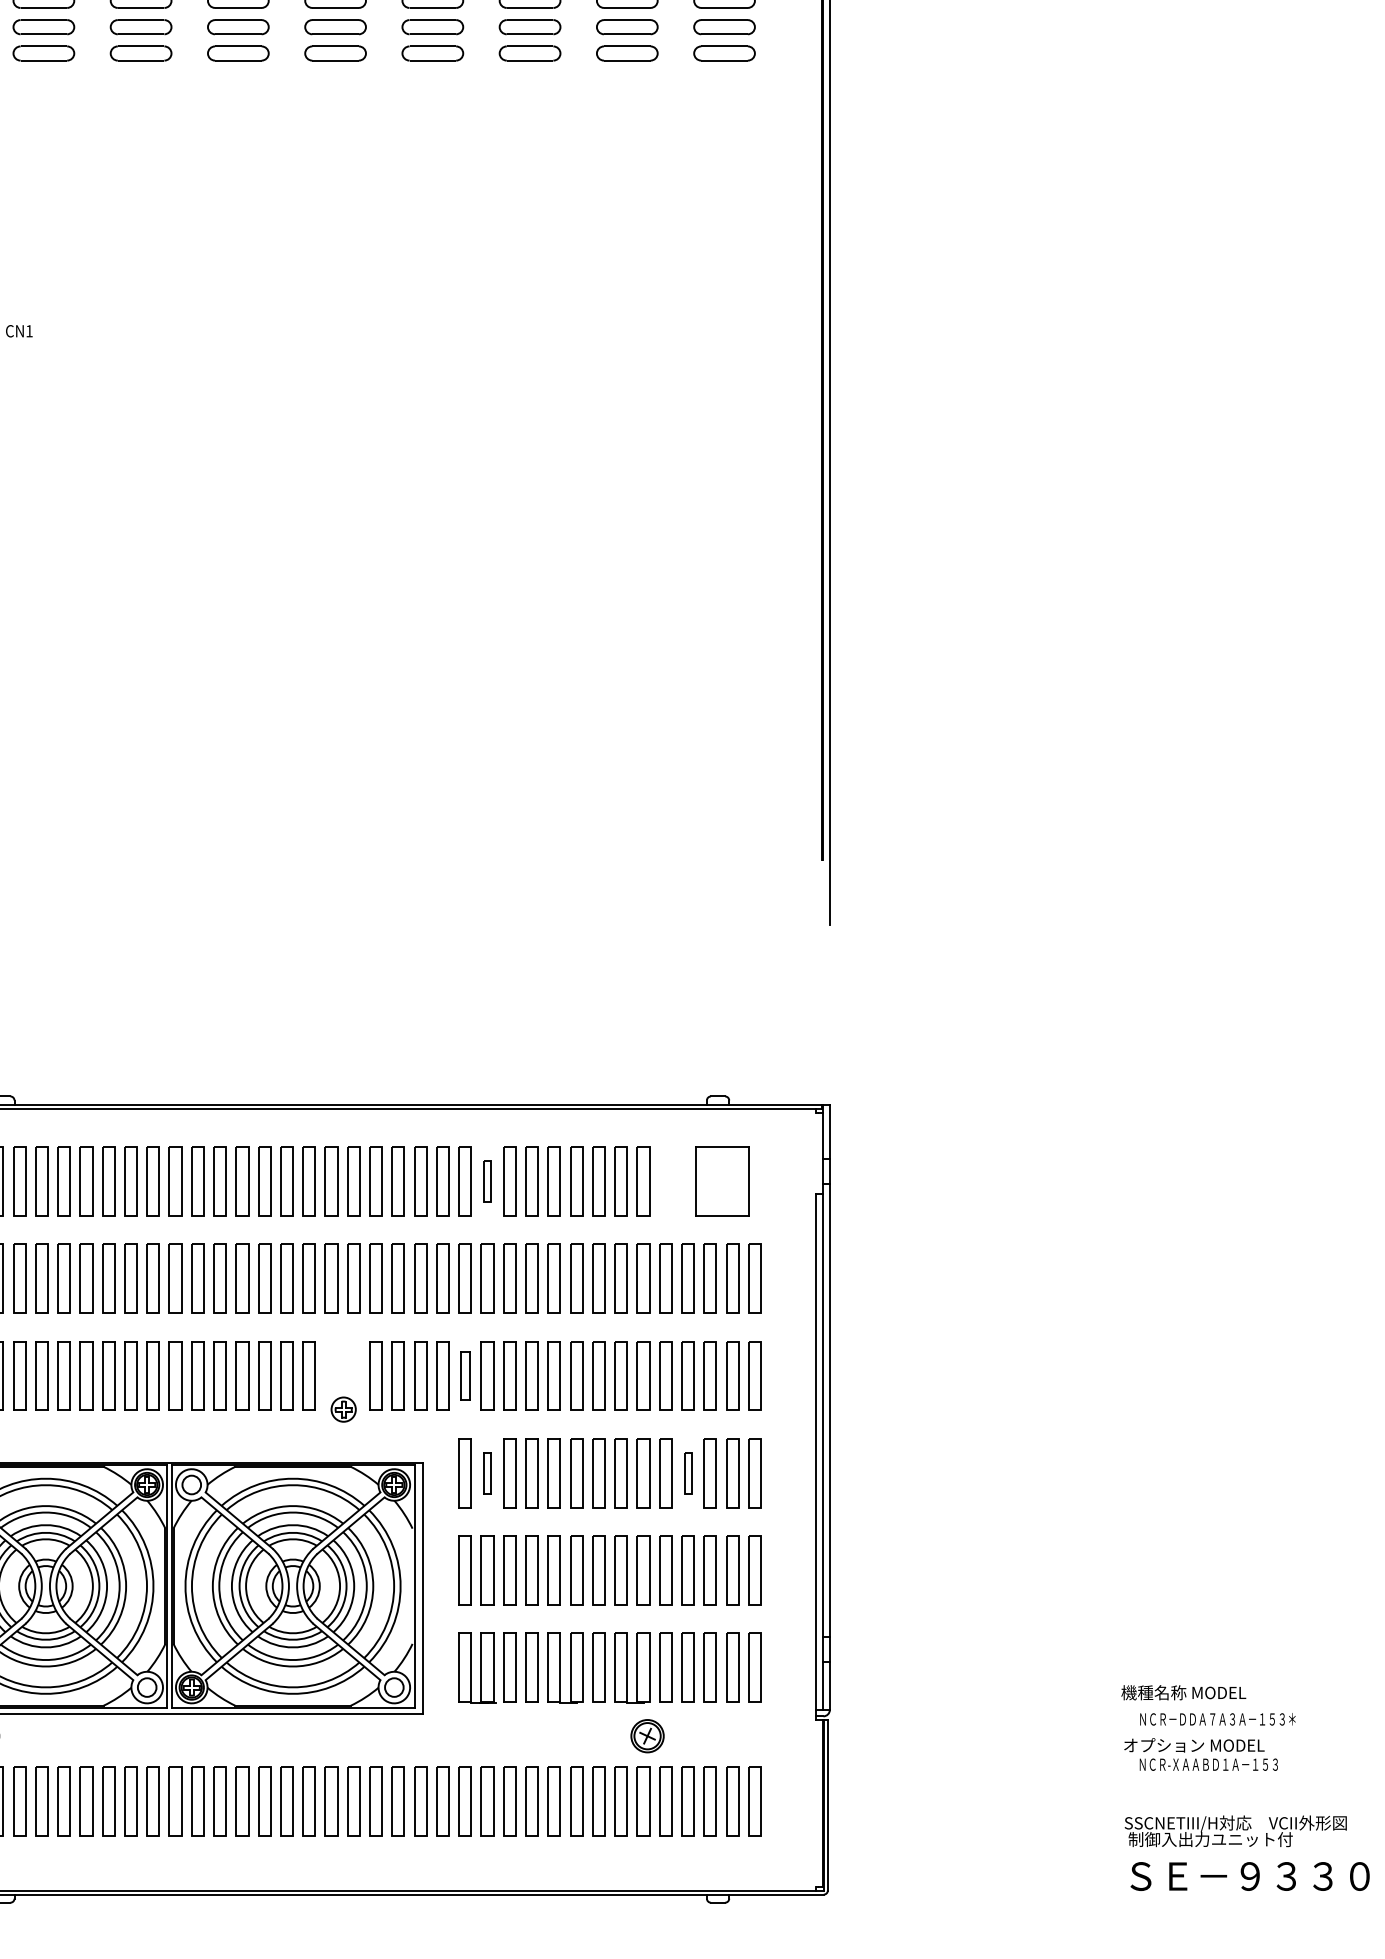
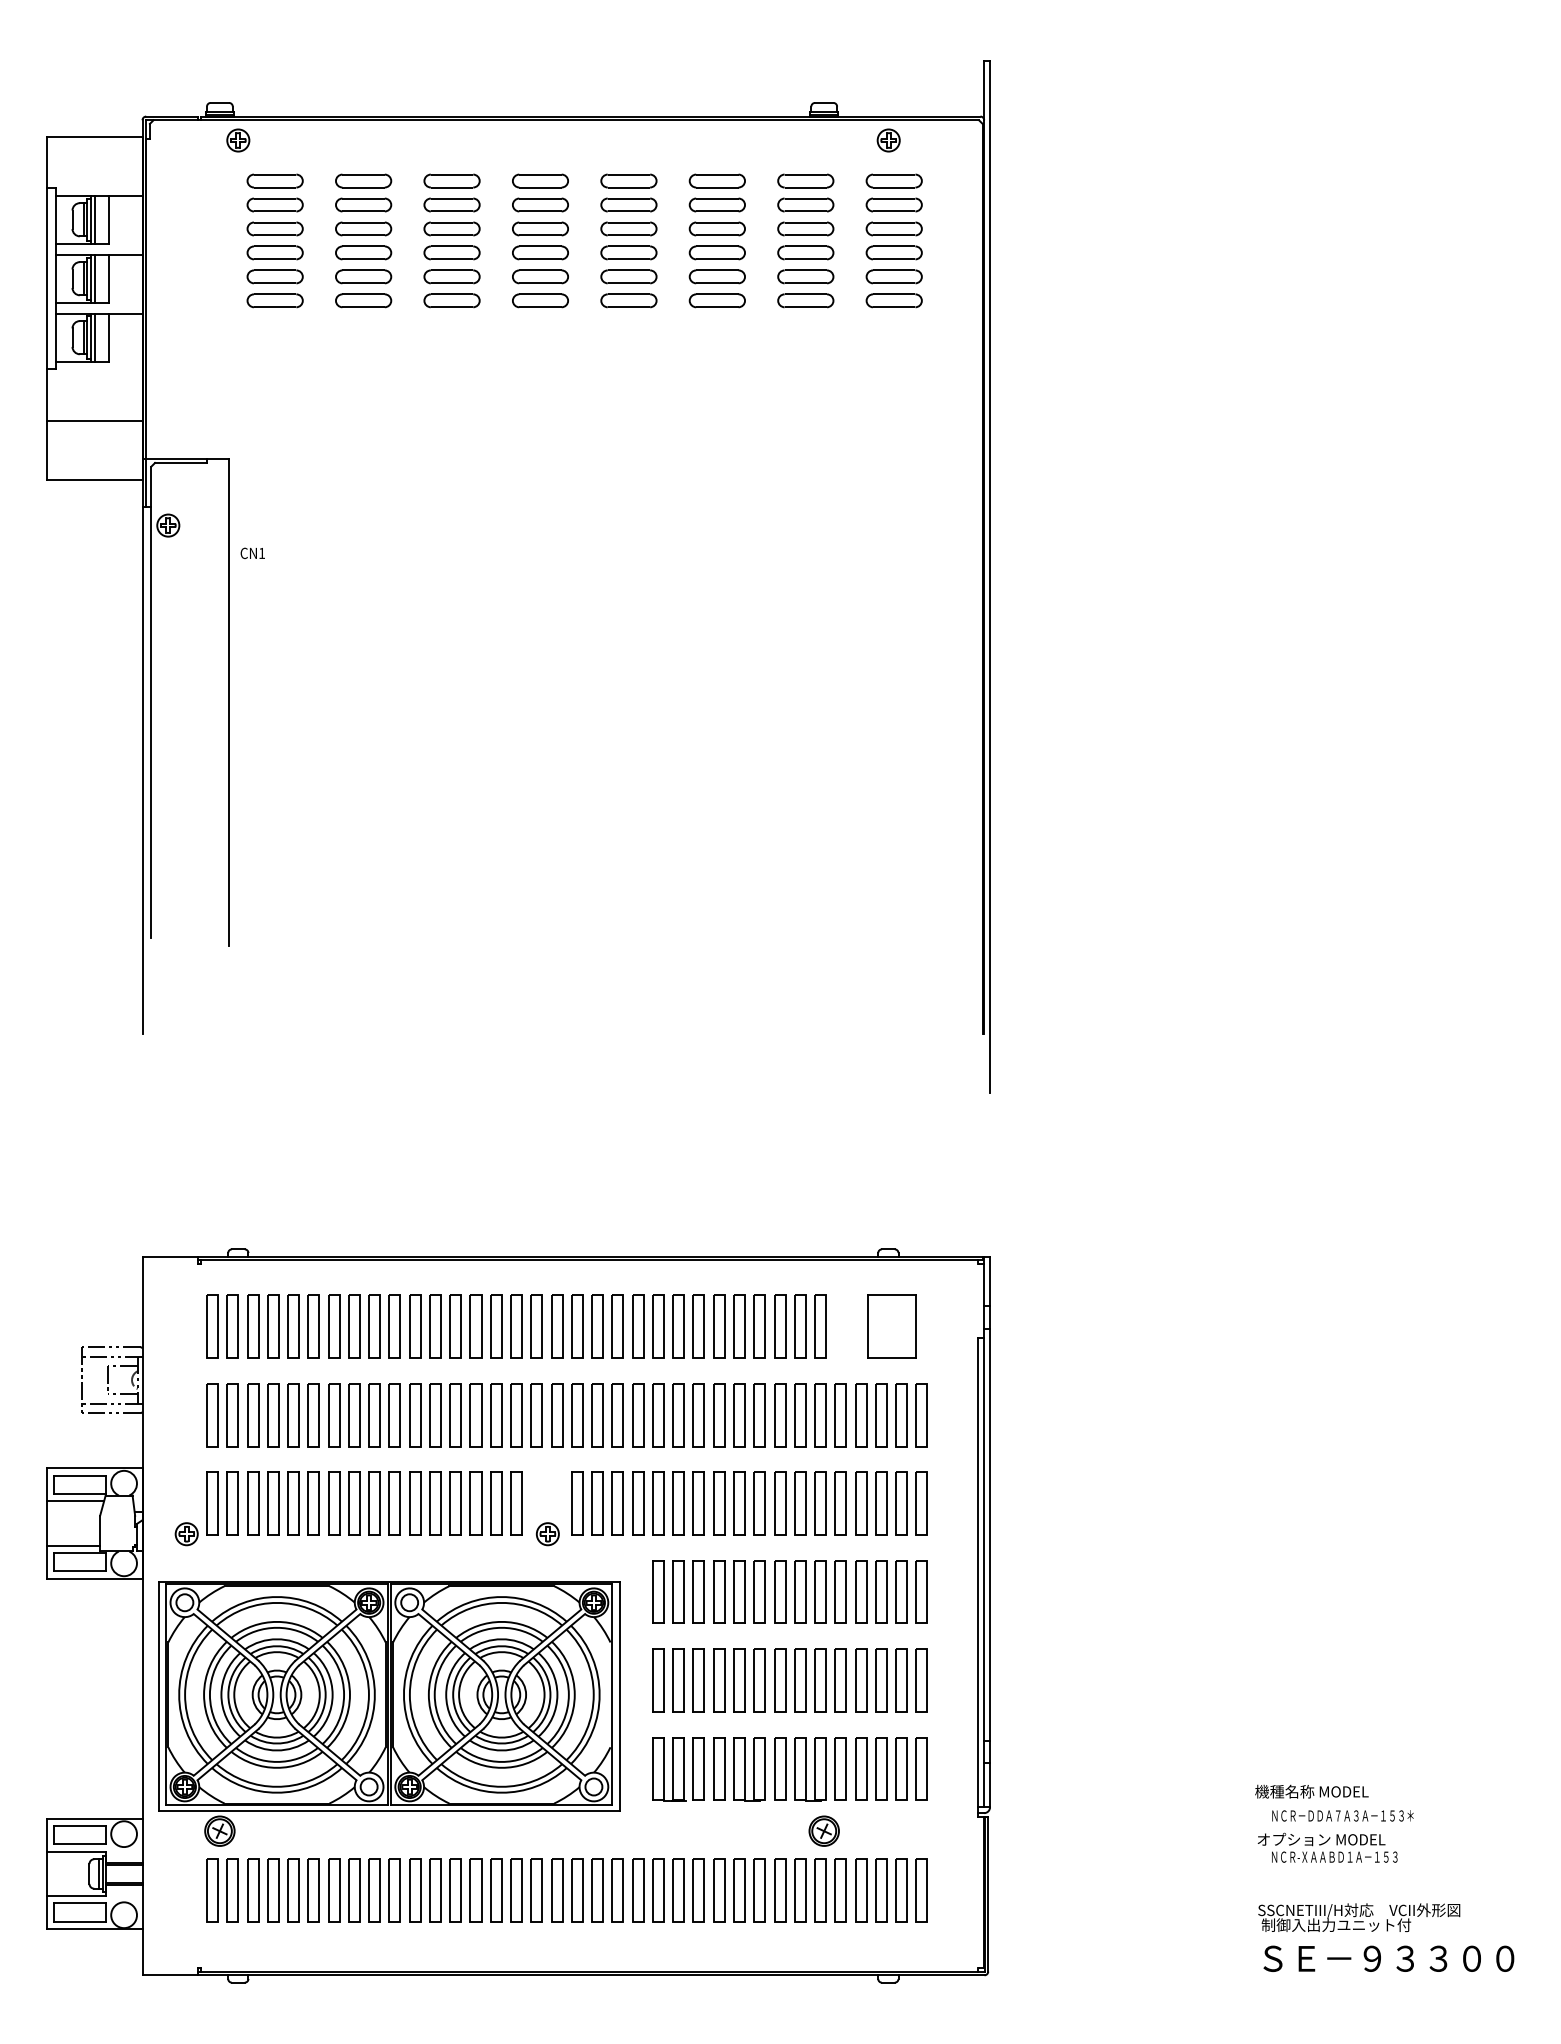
part: (487, 1181) -> (678, 1326), size x1.67
part: (465, 1375) -> (658, 1503), size x1.43
part: (487, 1472) -> (678, 1591), size x1.67
part: (688, 1472) -> (861, 1591), size x1.67

